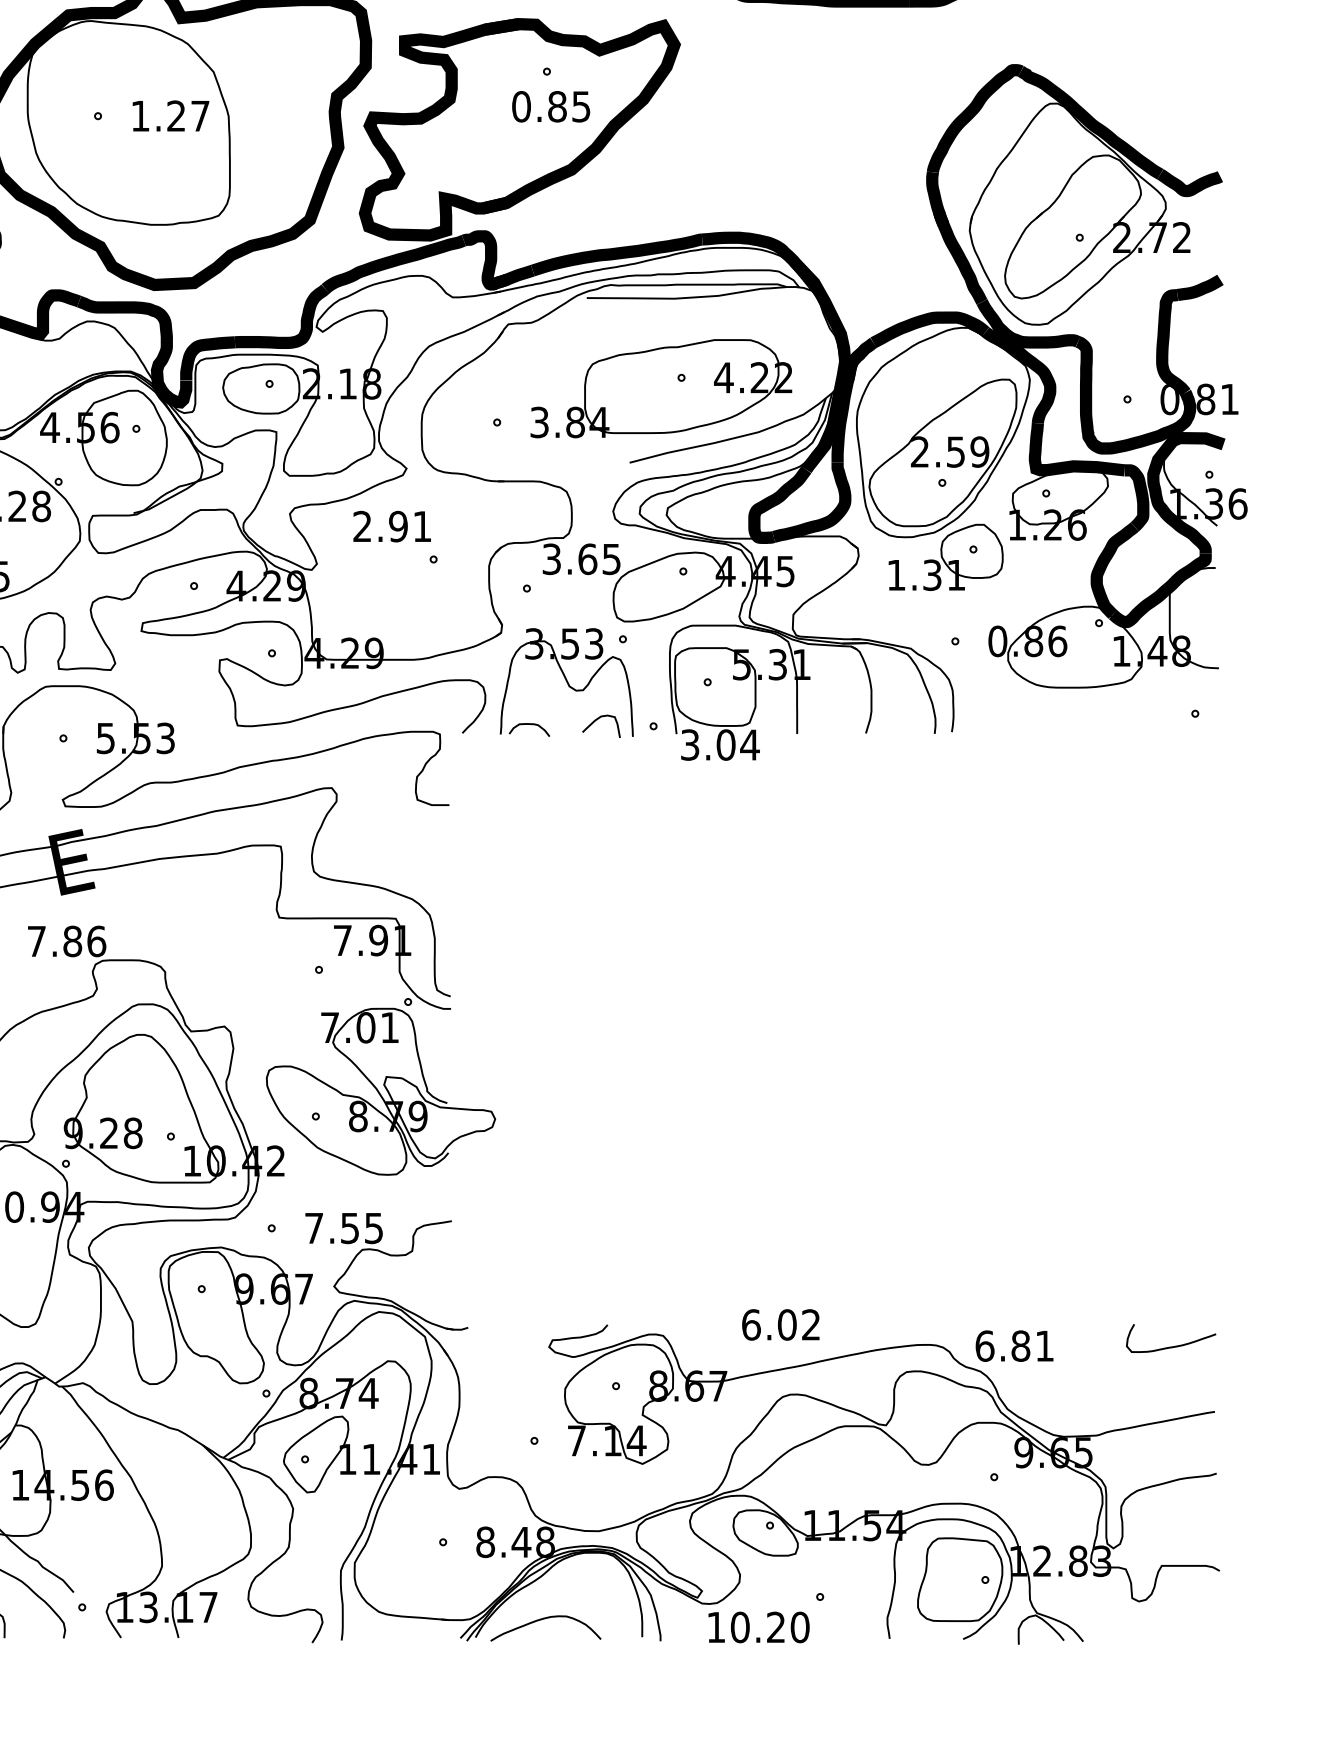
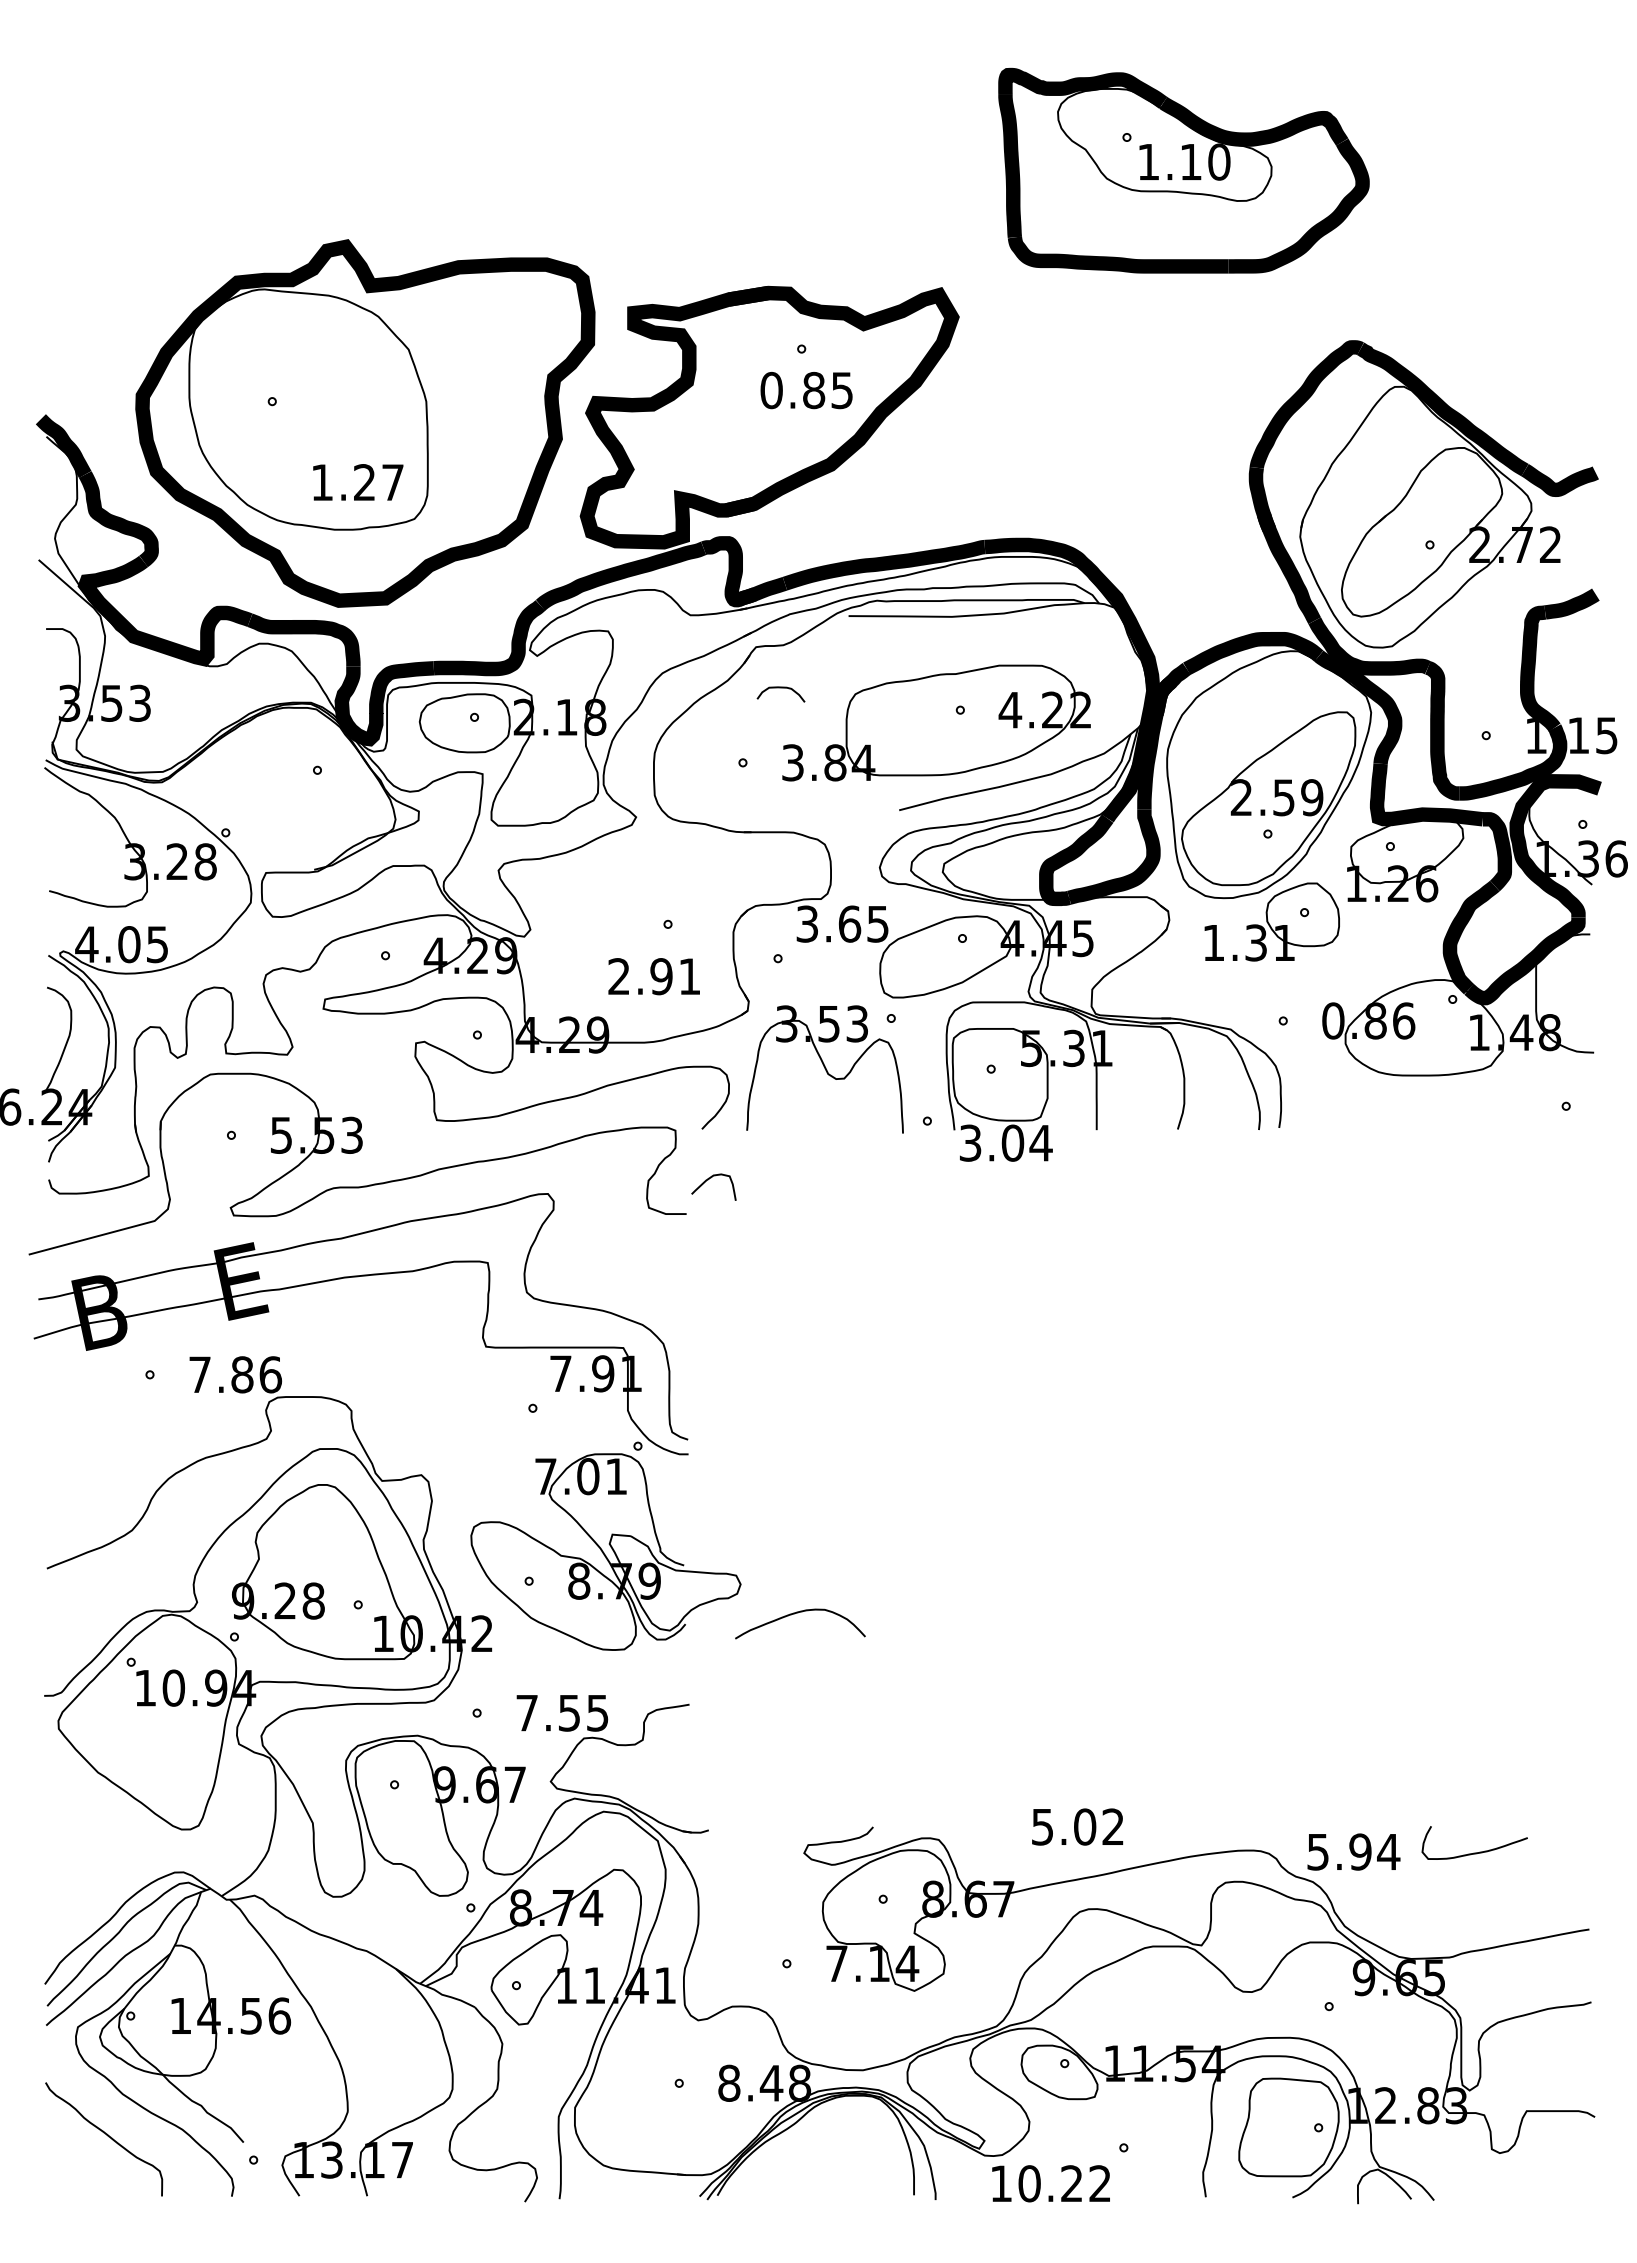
text: (171, 116) -> (358, 482), moved
text: (1199, 399) -> (1571, 735), 0.81 -> 1.15
part: (104, 437) -> (279, 780), removed
text: (391, 526) -> (653, 976), moved
curve: (596, 720) -> (708, 1180), moved
curve: (529, 724) -> (780, 688), moved
text: (751, 1324) -> (1042, 1826), 6.02 -> 5.02
text: (1014, 1345) -> (1353, 1851), 6.81 -> 5.94
curve: (1170, 1346) -> (1474, 1852), moved
curve: (544, 1619) -> (798, 1613), moved
text: (800, 1627) -> (1100, 2183), 10.20 -> 10.22

